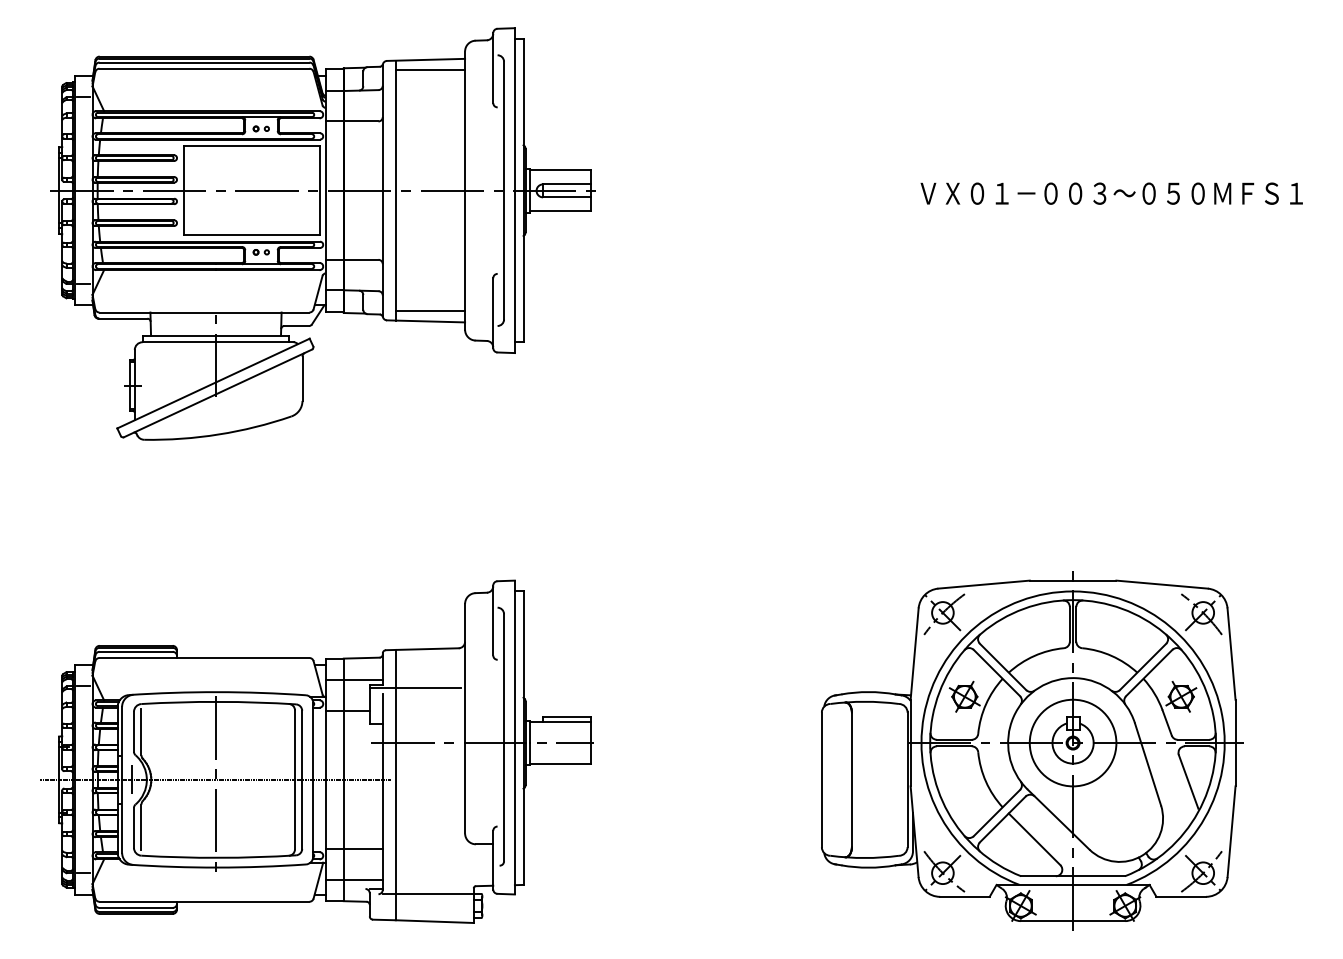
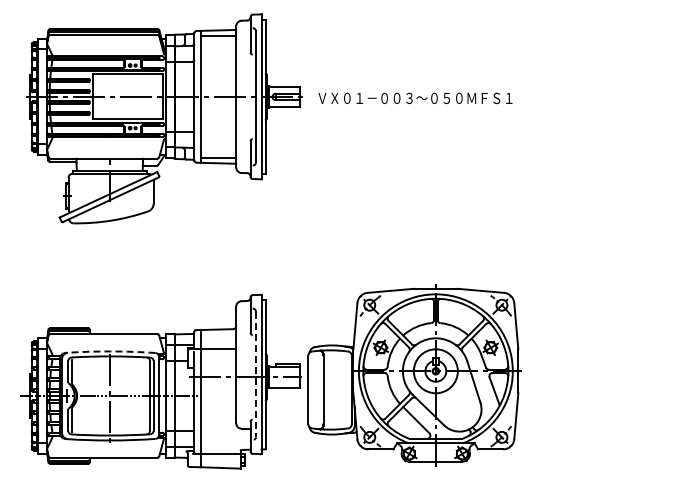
text: (1111, 191) -> (415, 97), moved
arc: (217, 692) -> (110, 351), solid -> dashed
line: (505, 737) -> (256, 374), solid -> dashed
part: (1031, 751) -> (414, 375), moved

